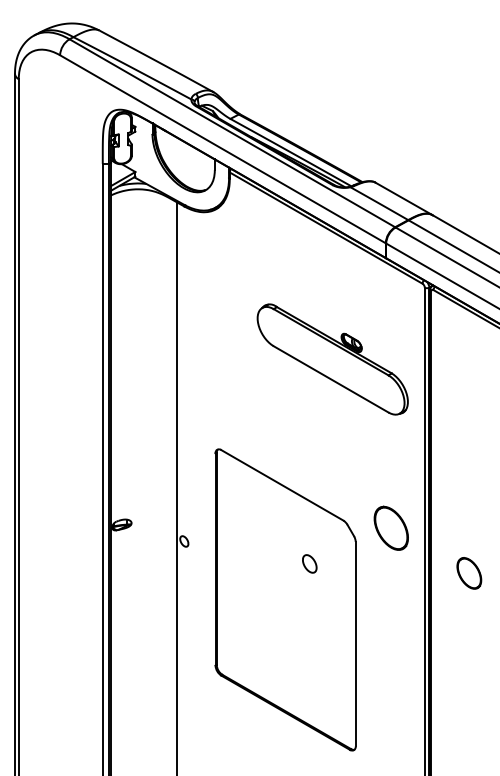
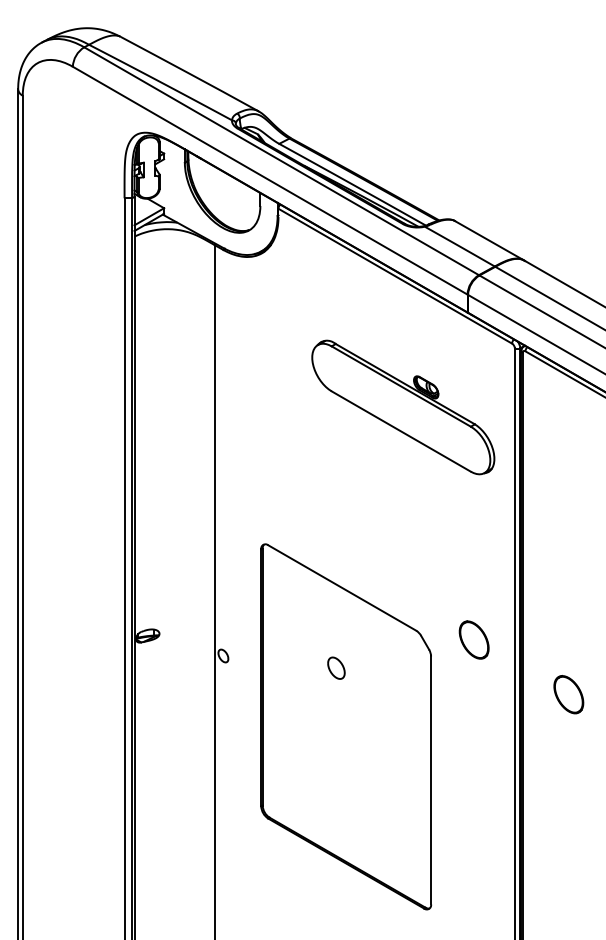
part: (332, 359) -> (403, 407), moved
part: (390, 527) -> (473, 639), size x0.71
part: (309, 563) -> (336, 667), moved

